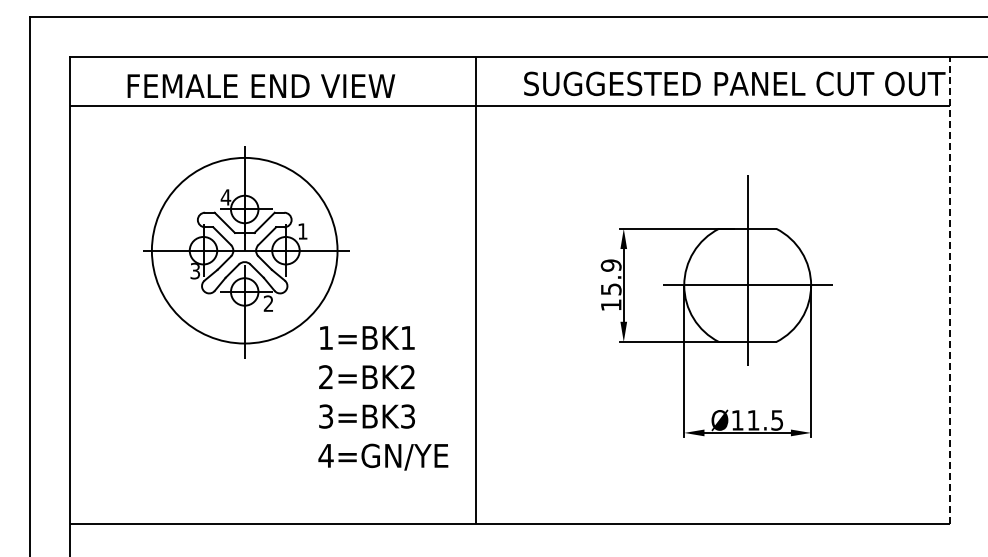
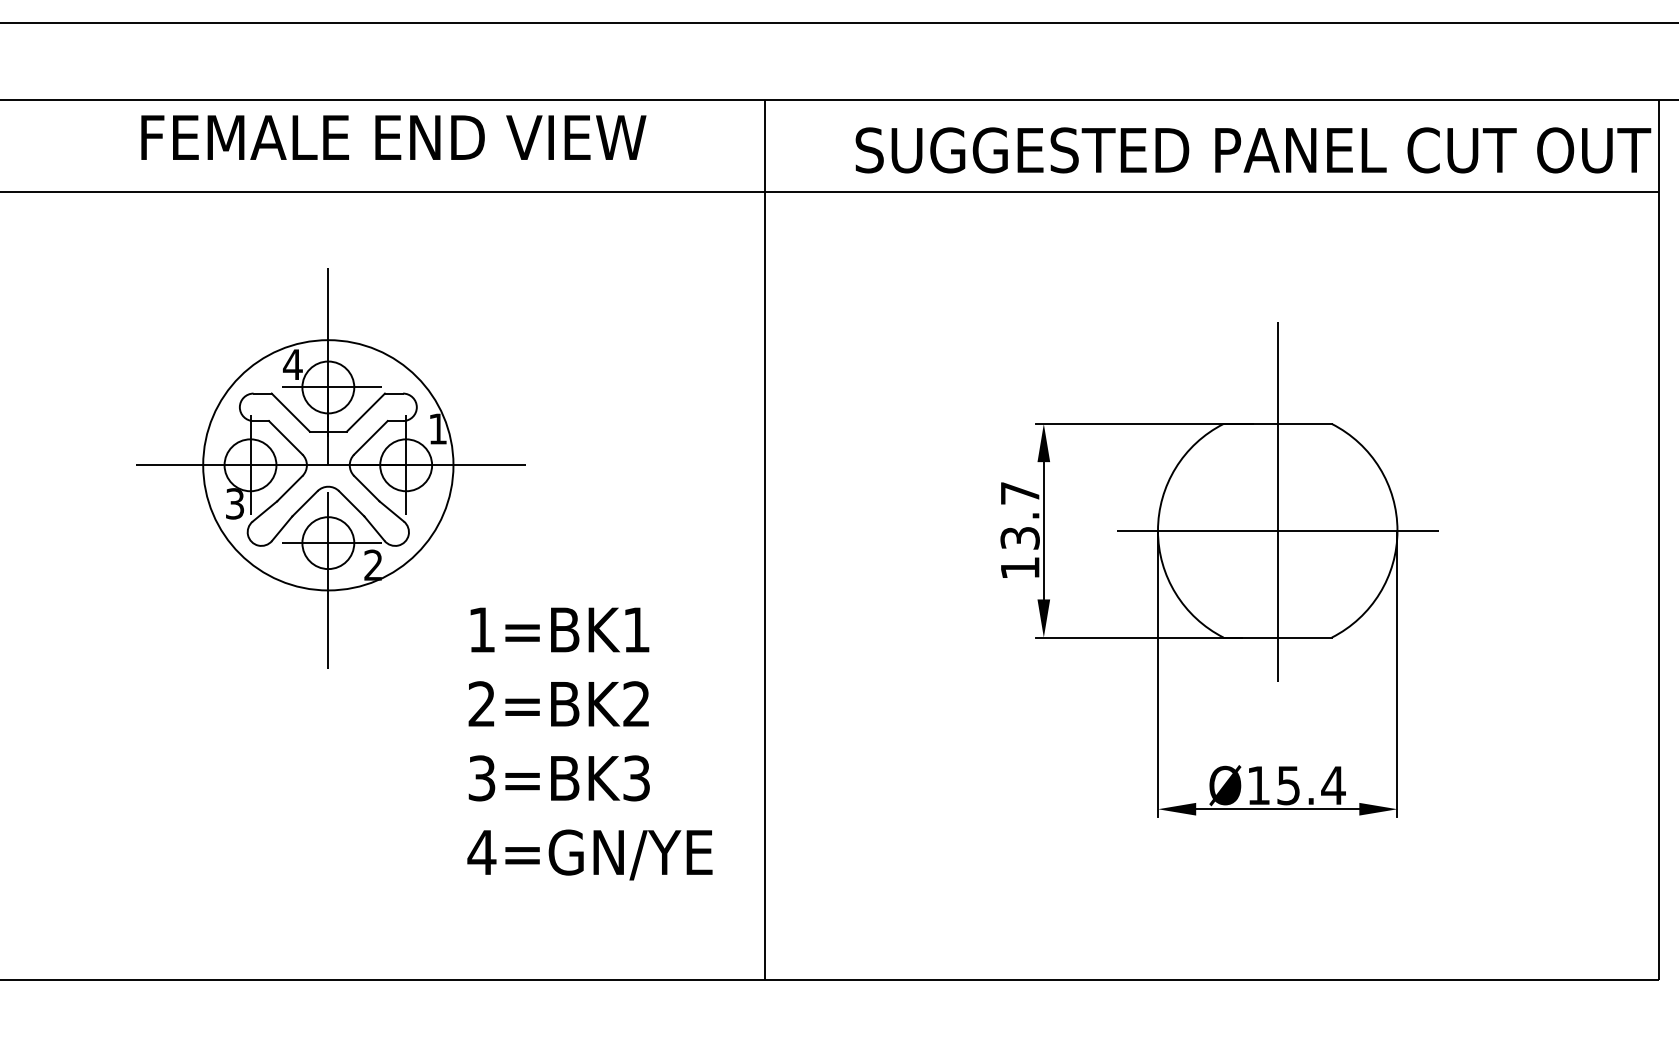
text: (261, 85) -> (393, 136), moved
circle: (244, 250) -> (327, 464), size x0.71
text: (610, 276) -> (1018, 513), 15.9 -> 13.7
line: (949, 289) -> (1658, 538), dashed -> solid
text: (765, 420) -> (1311, 785), Ø11.5 -> Ø15.4

